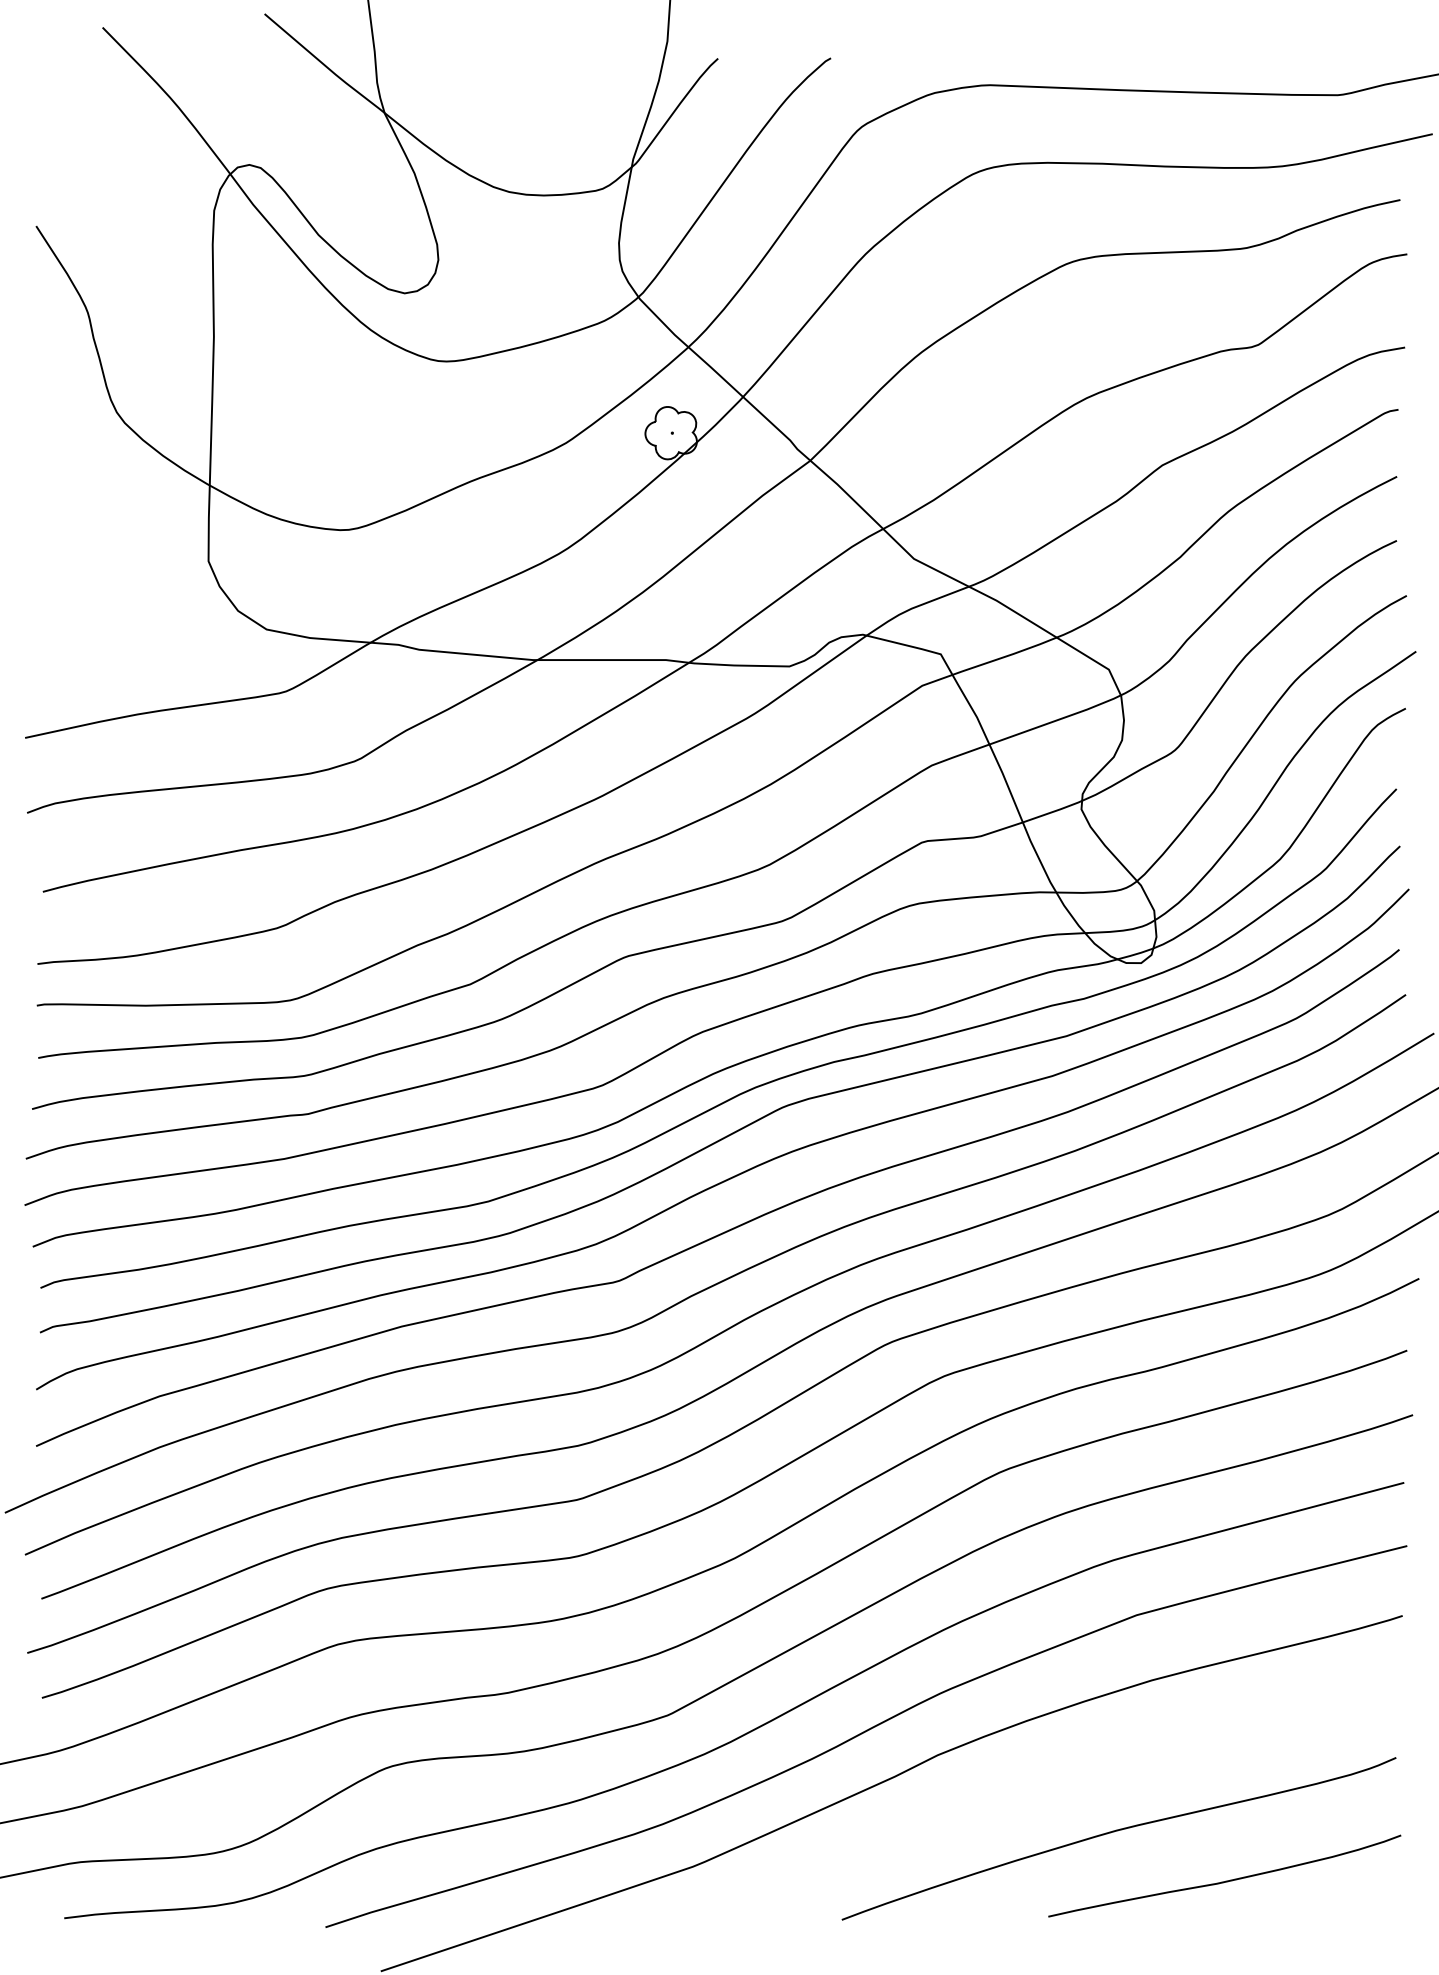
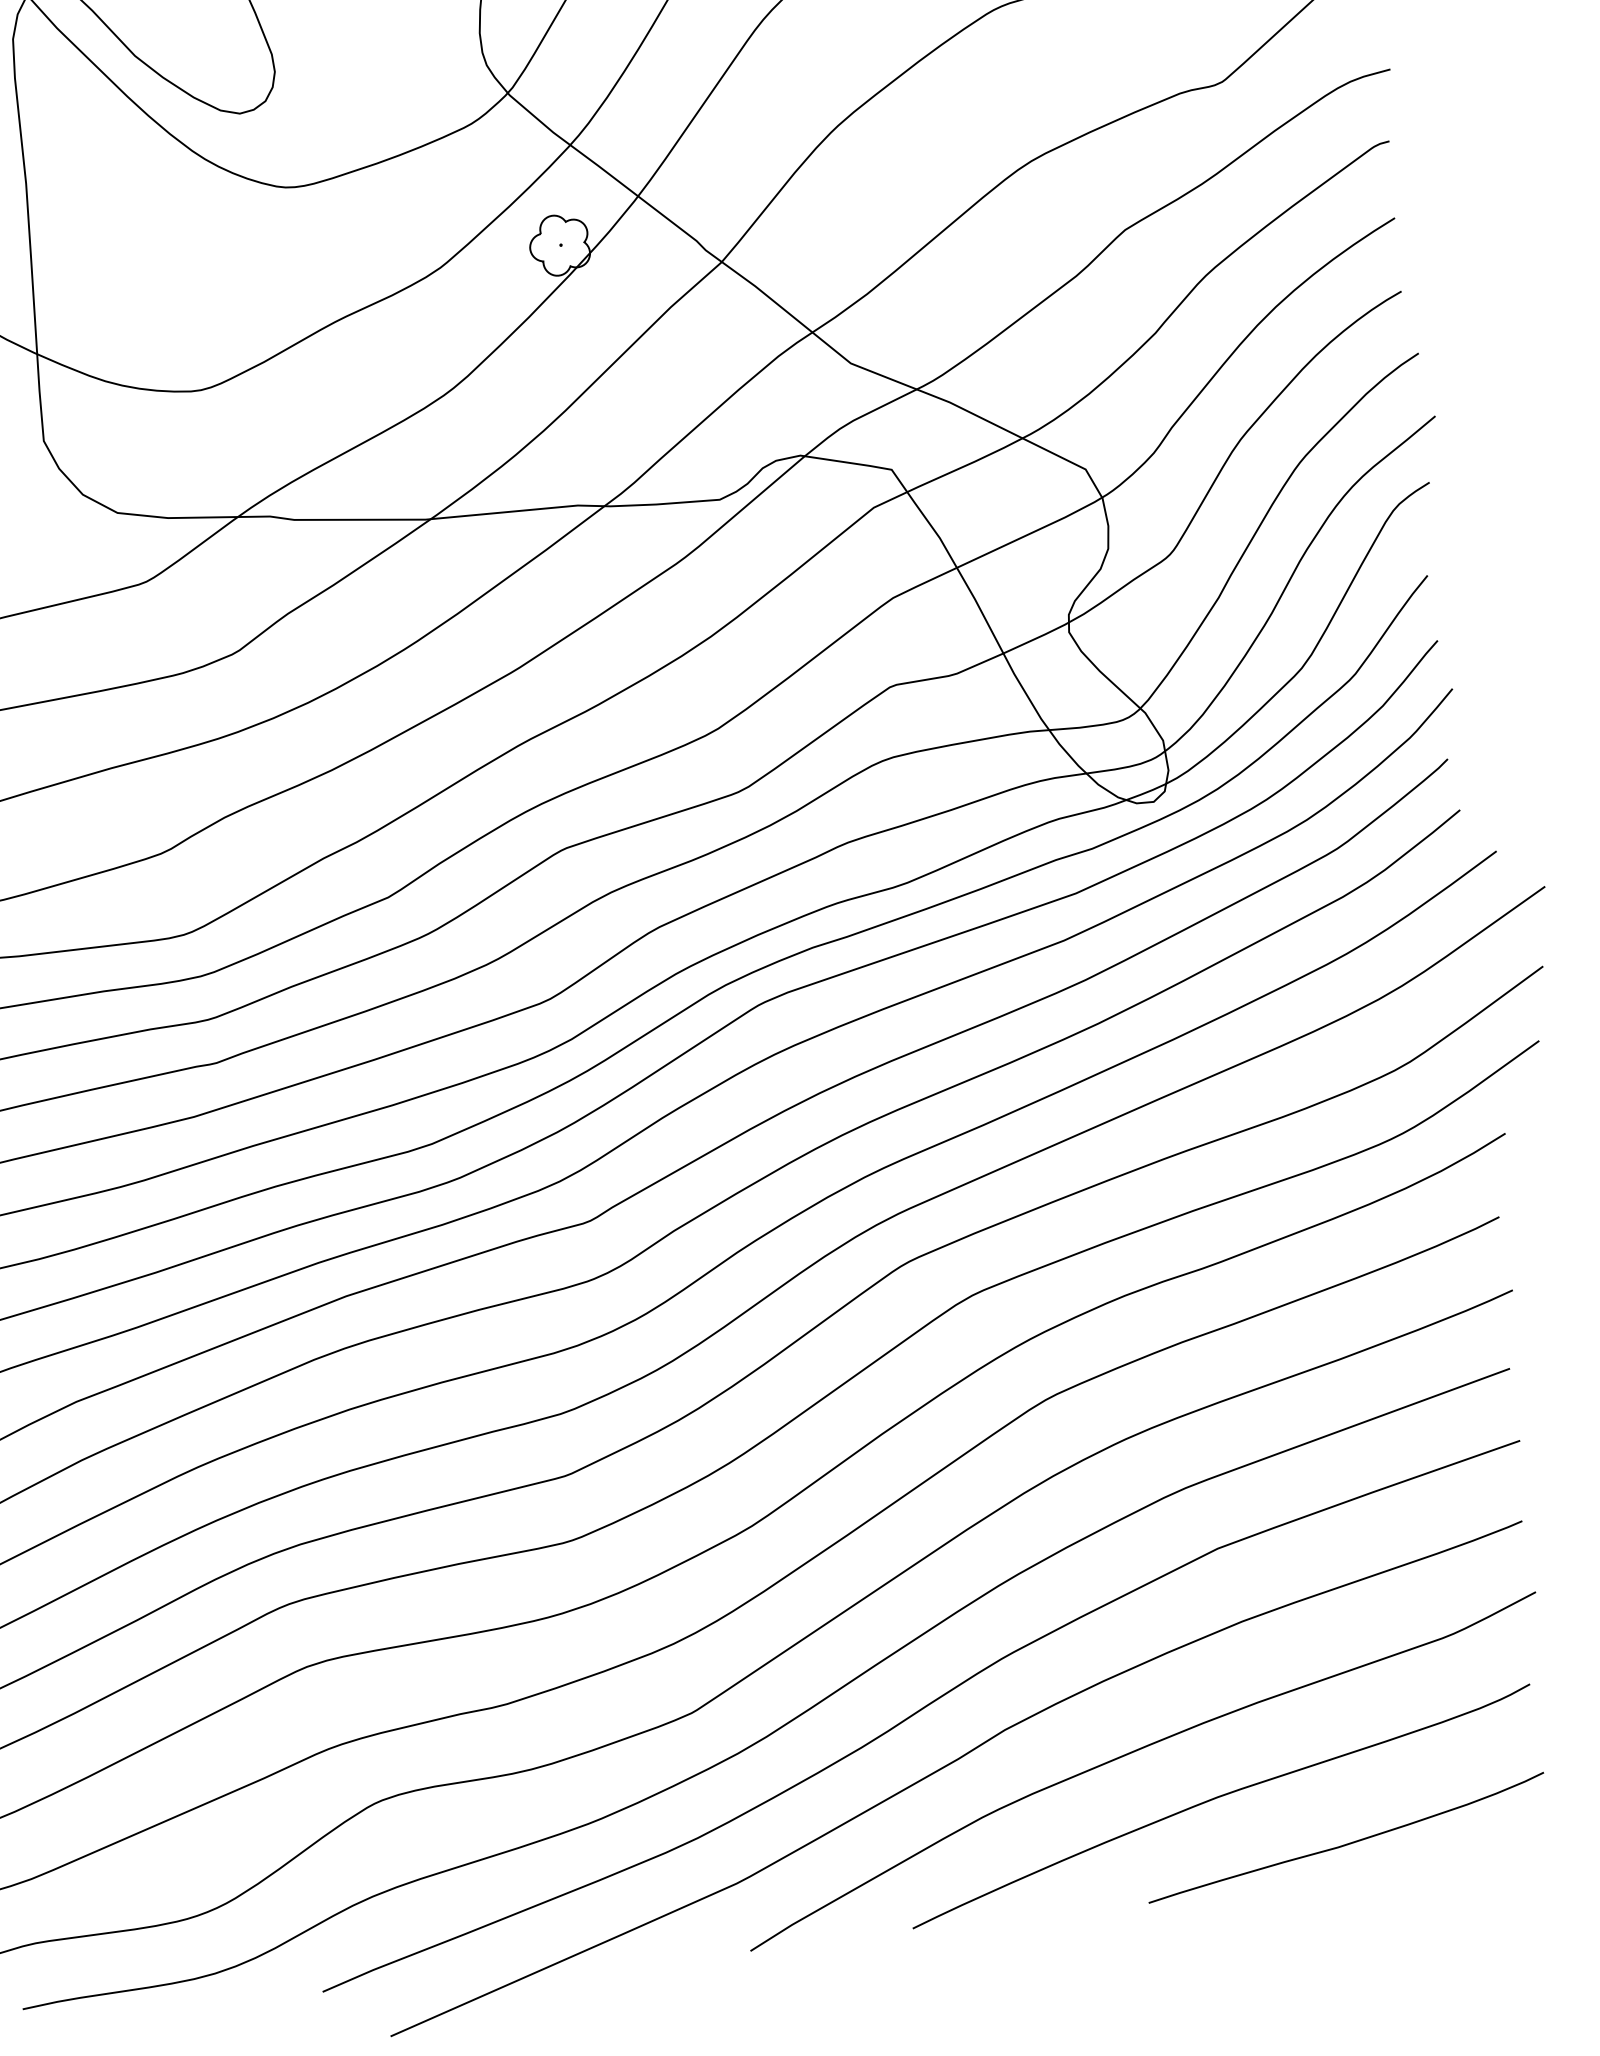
curve: (1047, 1785) -> (1133, 1752), added

